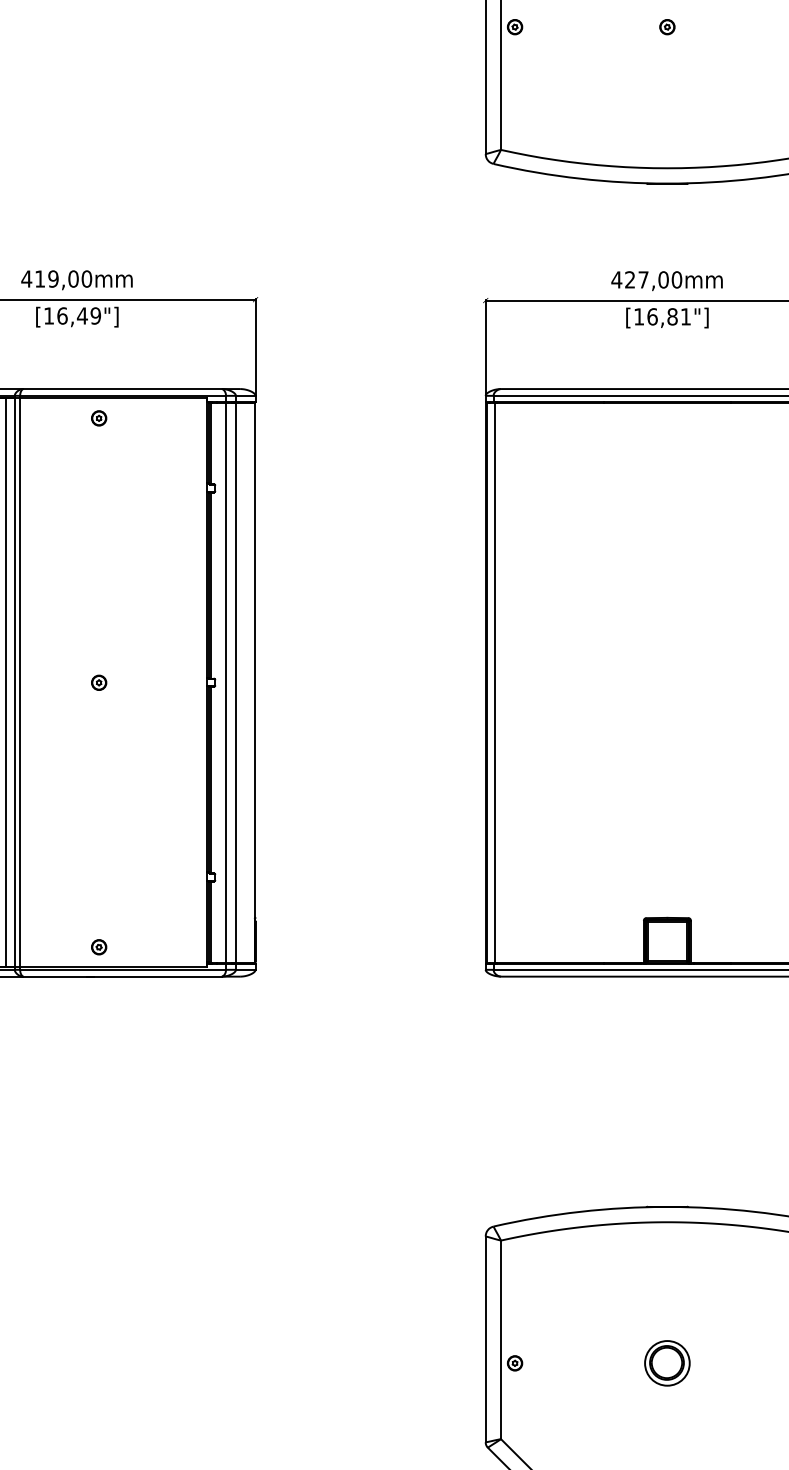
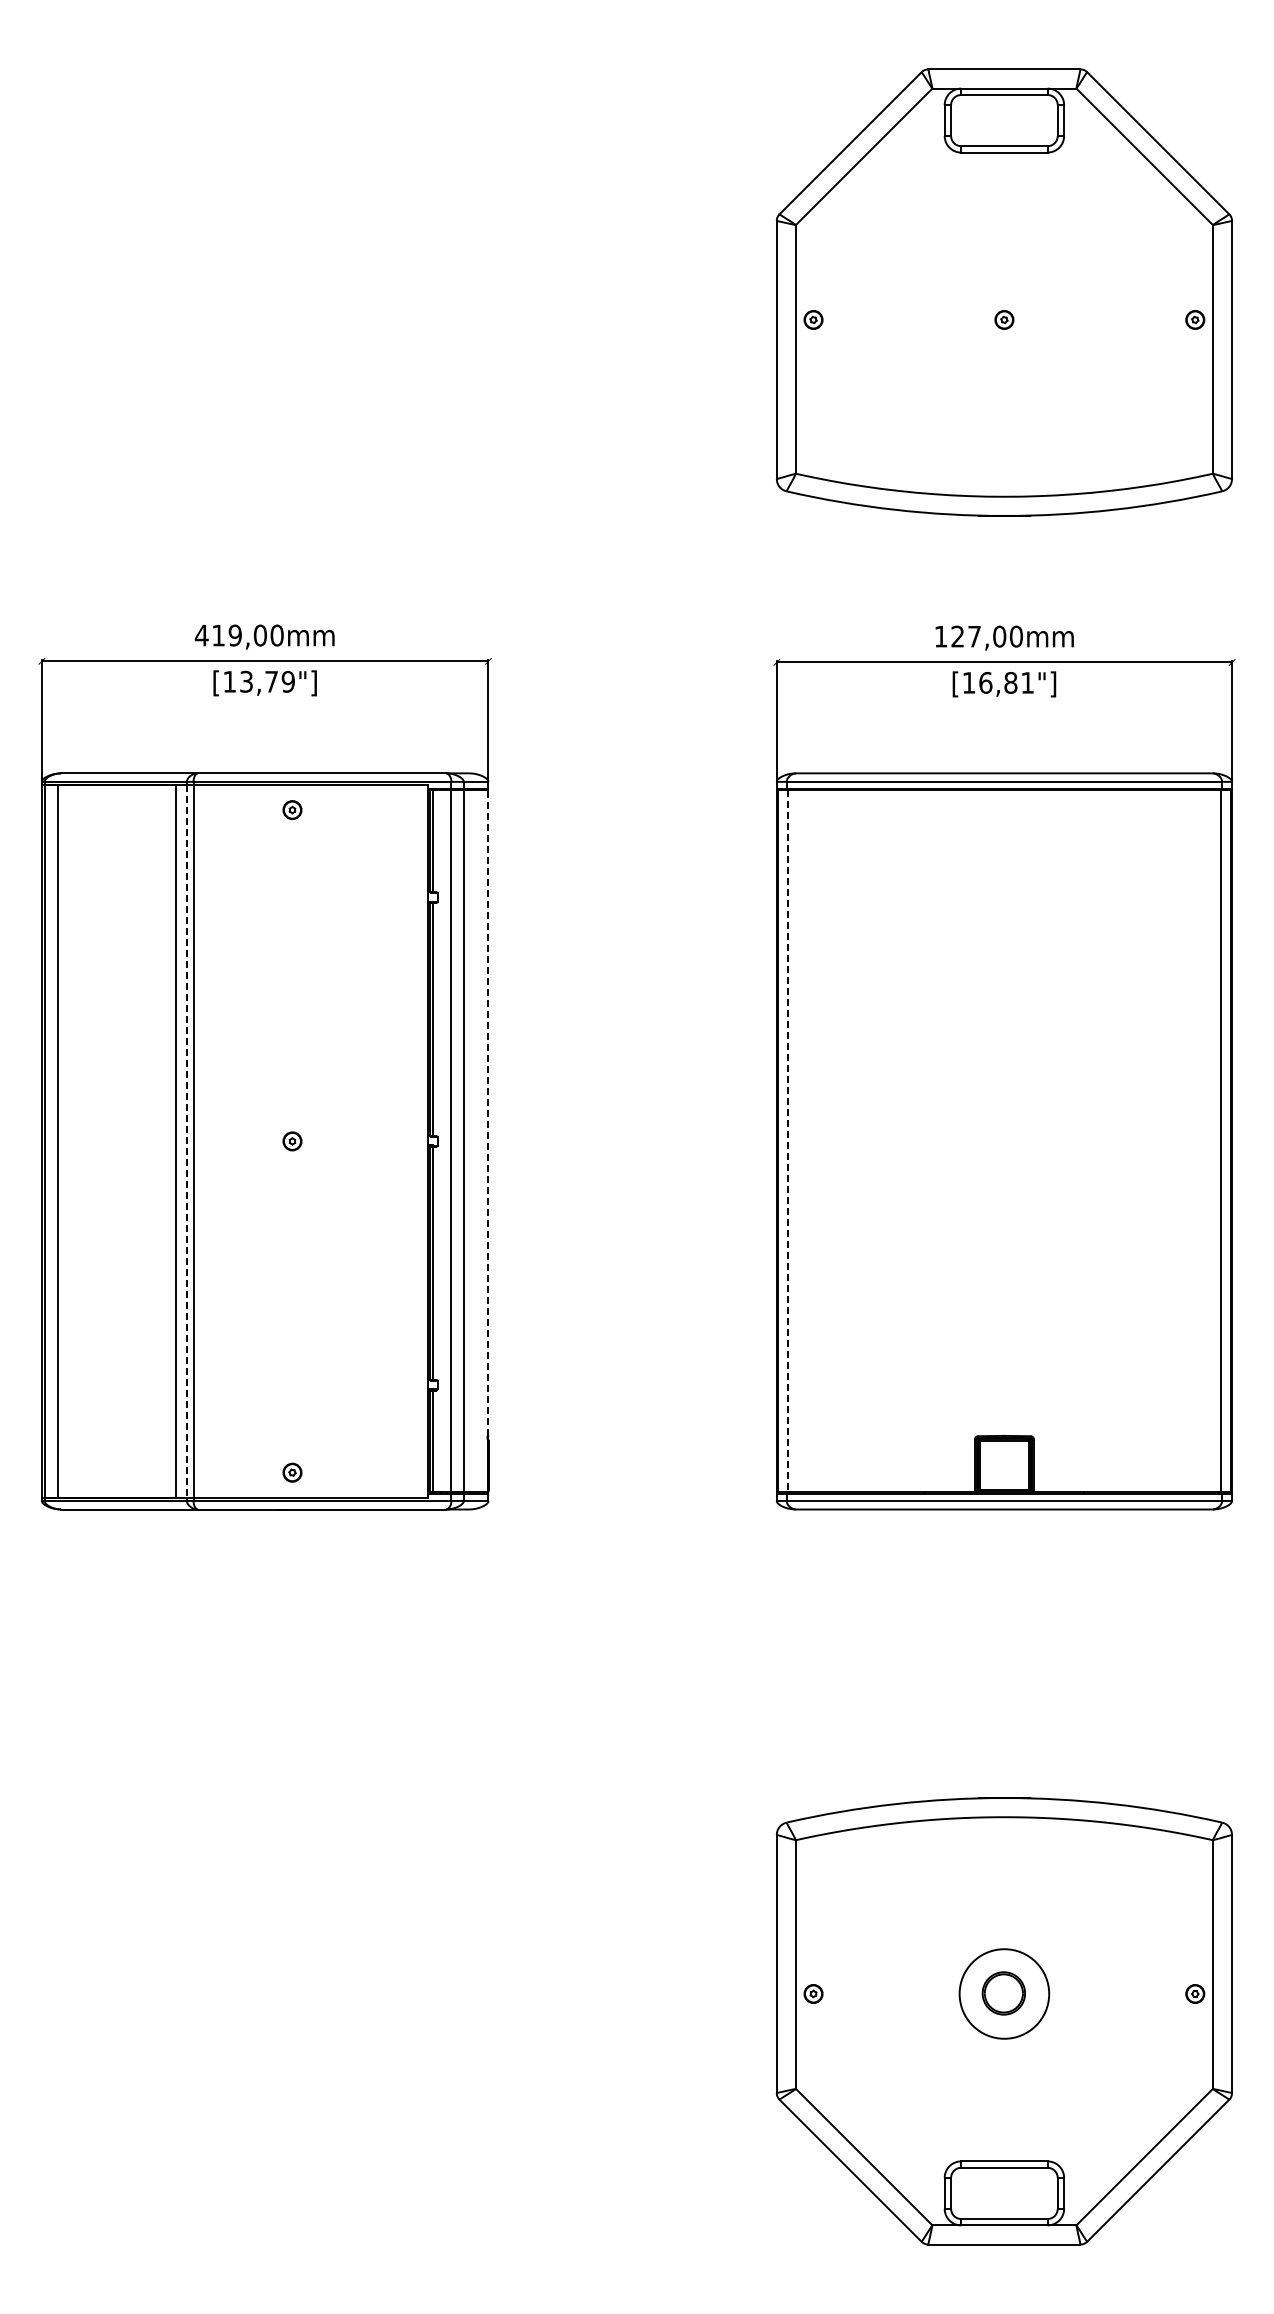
text: (616, 279) -> (940, 636), 427,00mm -> 127,00mm
text: (72, 315) -> (259, 681), [16,49"] -> [13,79"]
line: (255, 660) -> (488, 1113), solid -> dashed
line: (14, 682) -> (186, 1141), solid -> dashed
line: (494, 682) -> (787, 1141), solid -> dashed
circle: (667, 1362) -> (1004, 1993), size x1.6

